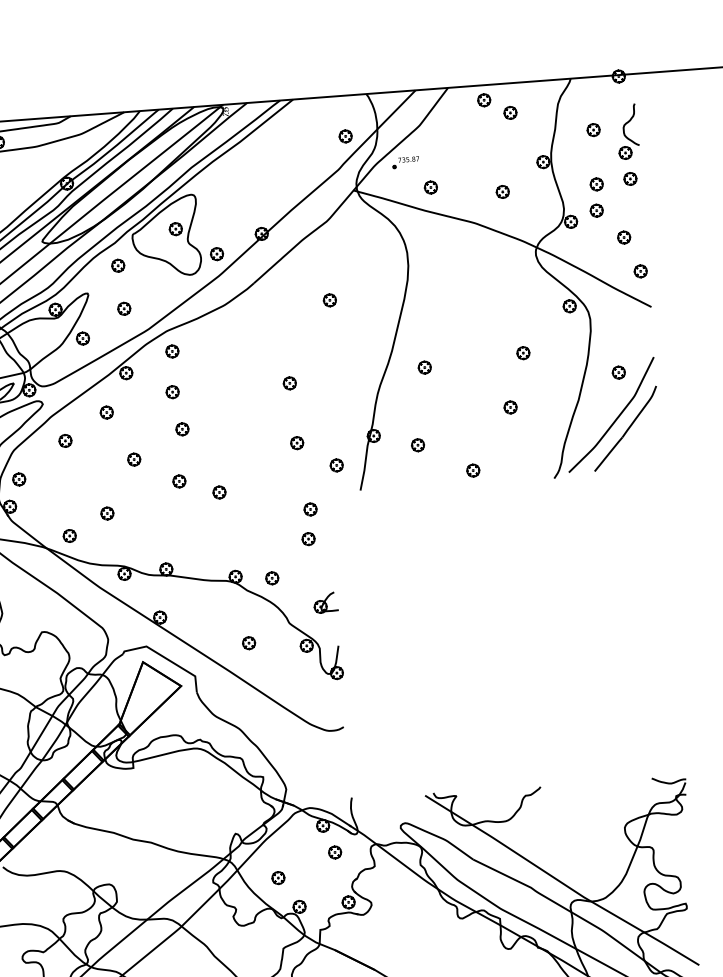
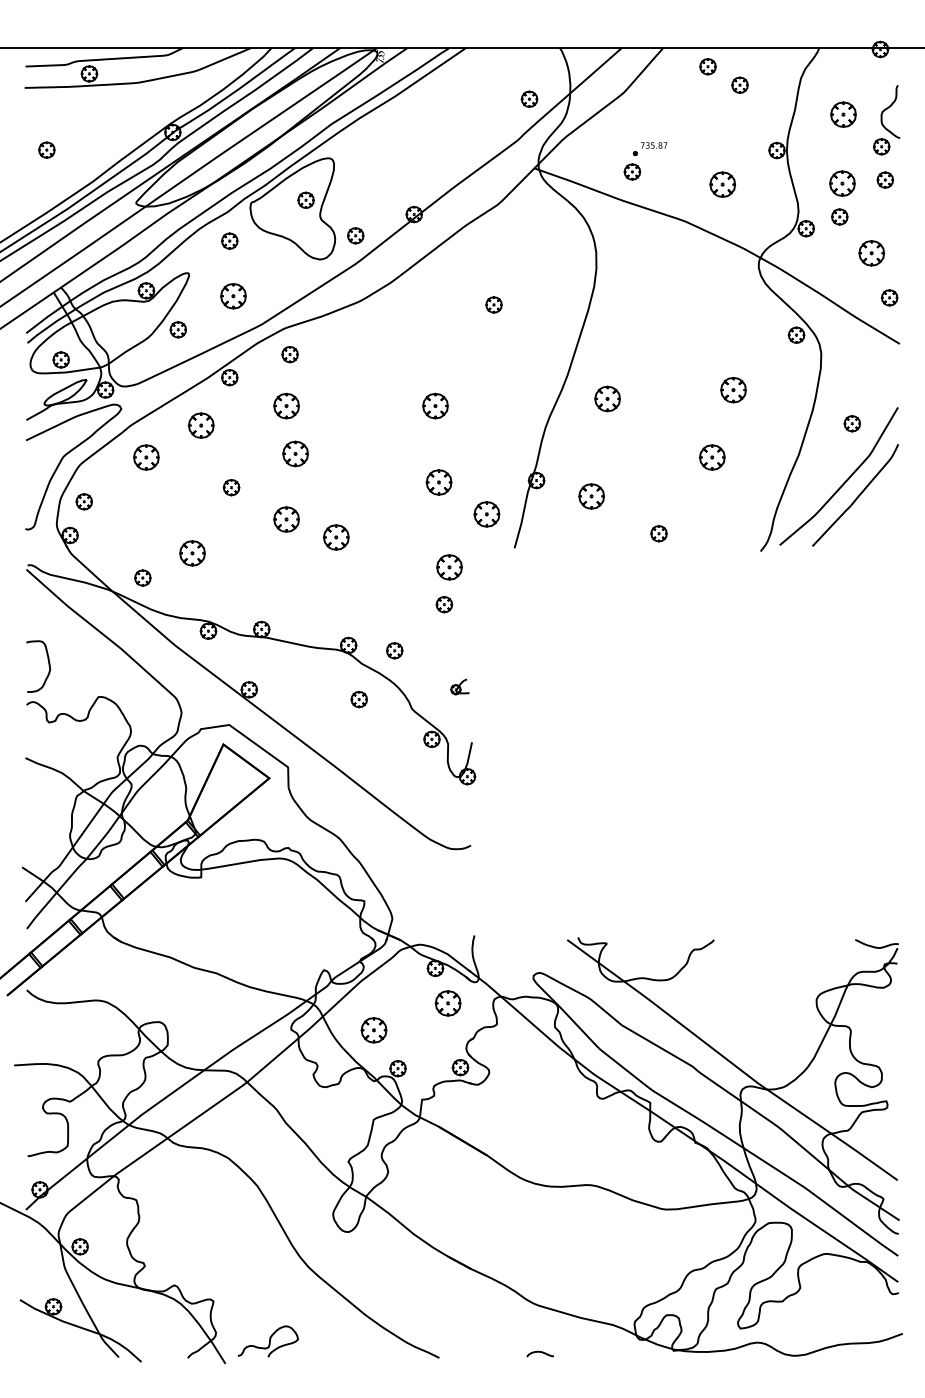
part: (593, 129) -> (843, 114), size x1.6
part: (405, 162) -> (649, 149), moved
part: (596, 184) -> (841, 183), size x1.6
part: (502, 191) -> (722, 183), size x1.6
part: (623, 237) -> (871, 253), size x1.6
part: (123, 308) -> (232, 295), size x1.6
part: (523, 352) -> (733, 389), size x1.6
part: (424, 367) -> (607, 398), size x1.6
part: (289, 382) -> (435, 405), size x1.6
part: (172, 391) -> (286, 405), size x1.6
part: (510, 407) -> (711, 457), size x1.6
part: (106, 412) -> (201, 425), size x1.6
part: (181, 429) -> (294, 453), size x1.6
part: (65, 440) -> (146, 457), size x1.6
part: (296, 442) -> (438, 481), size x1.6
part: (417, 445) -> (591, 496), size x1.6
part: (336, 464) -> (486, 513), size x1.6
part: (179, 481) -> (286, 519), size x1.6
part: (218, 491) -> (335, 536), size x1.6
part: (310, 509) -> (449, 567), size x1.6
part: (107, 512) -> (192, 552), size x1.6
part: (325, 602) -> (459, 686), size x0.6
part: (248, 643) -> (358, 699), moved
part: (334, 851) -> (447, 1002), size x1.6
part: (277, 877) -> (373, 1029), size x1.6

